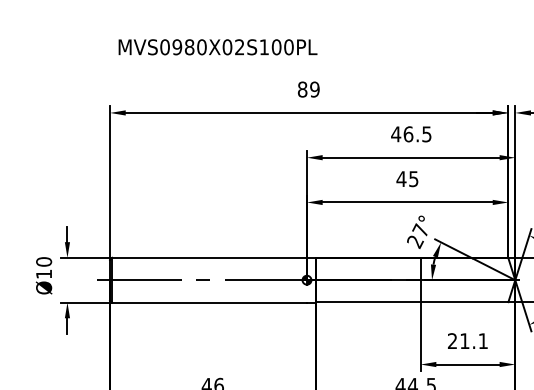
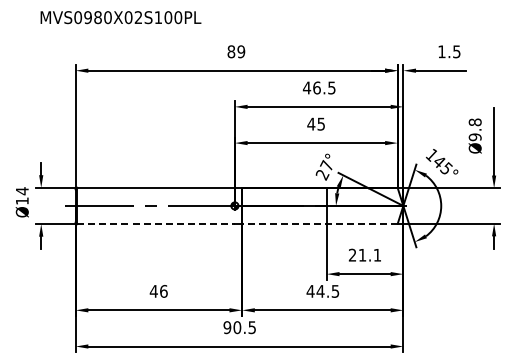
text: (217, 47) -> (120, 17), moved
text: (43, 262) -> (21, 191), Ø10 -> Ø14
line: (411, 301) -> (319, 223), solid -> dashed
line: (210, 303) -> (156, 224), solid -> dashed

